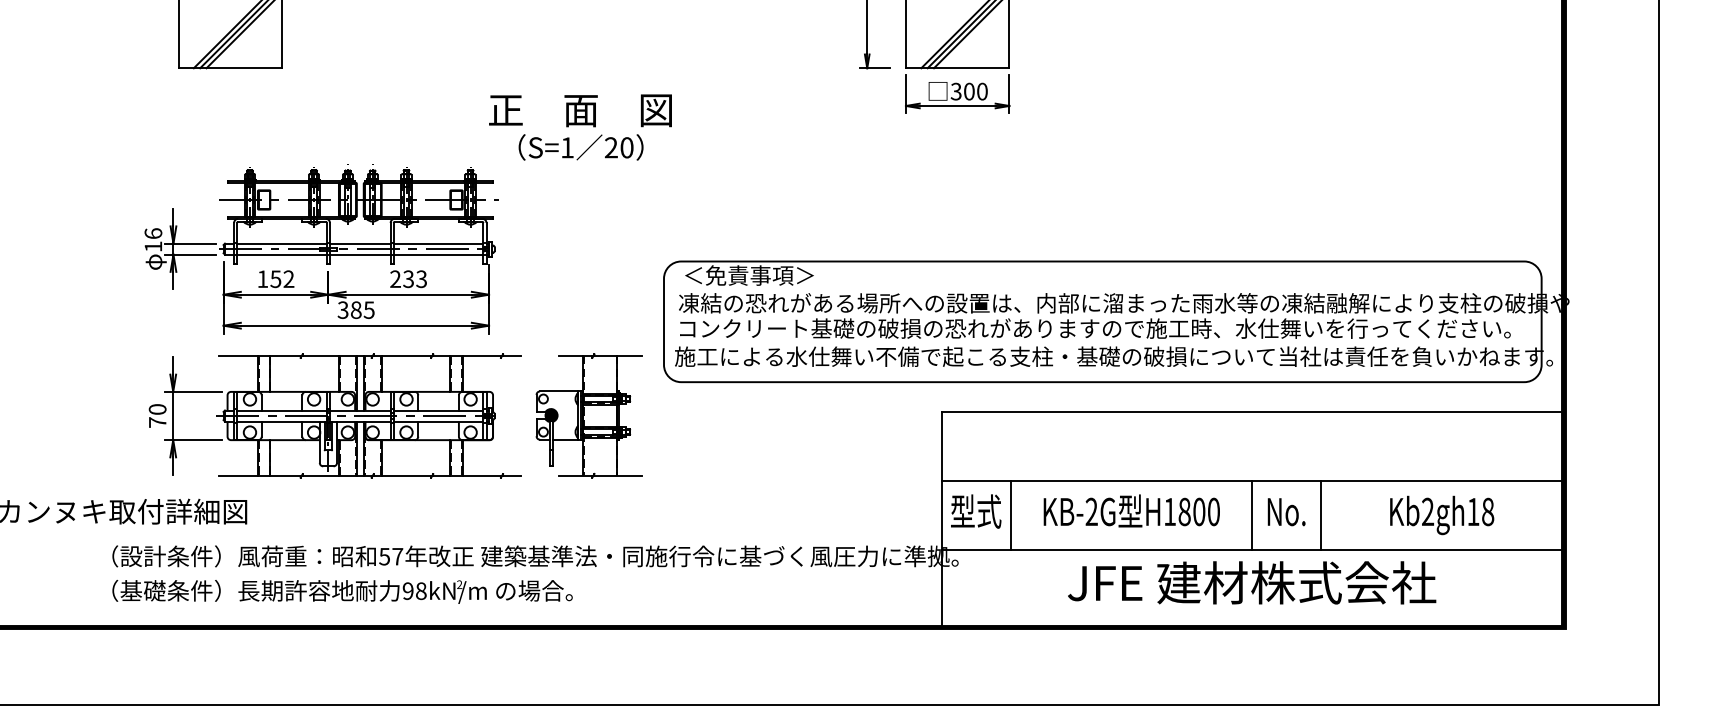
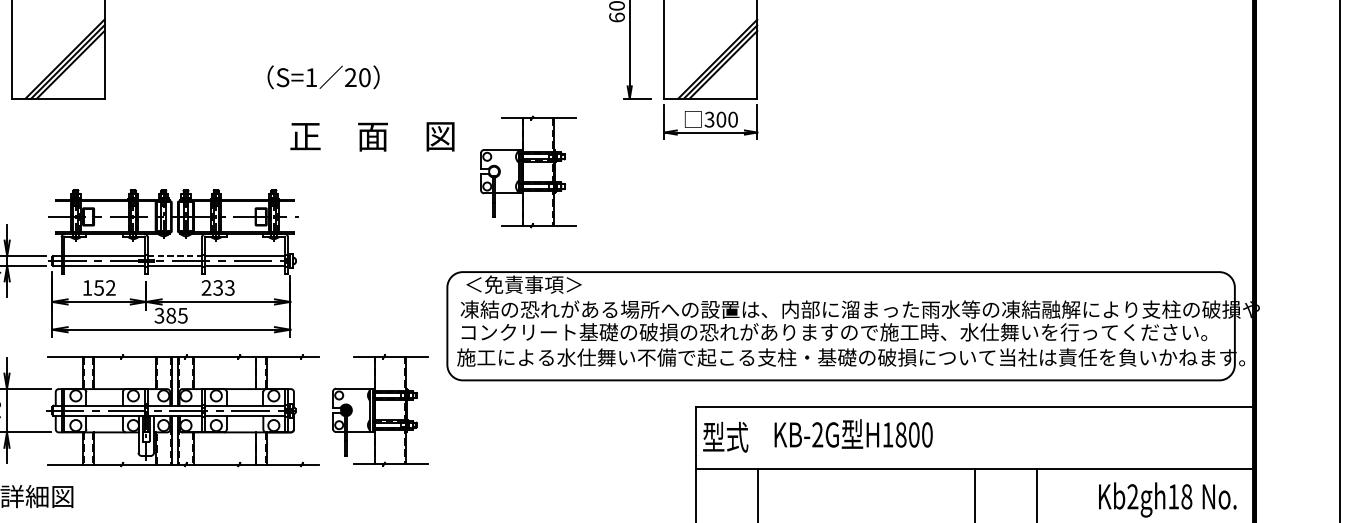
text: (580, 147) -> (323, 77), moved
part: (753, 149) -> (527, 171), added
line: (360, 243) -> (175, 255), solid -> dashed
text: (1131, 510) -> (853, 433), moved
text: (976, 511) -> (725, 437), moved
text: (1286, 512) -> (1219, 497), moved

